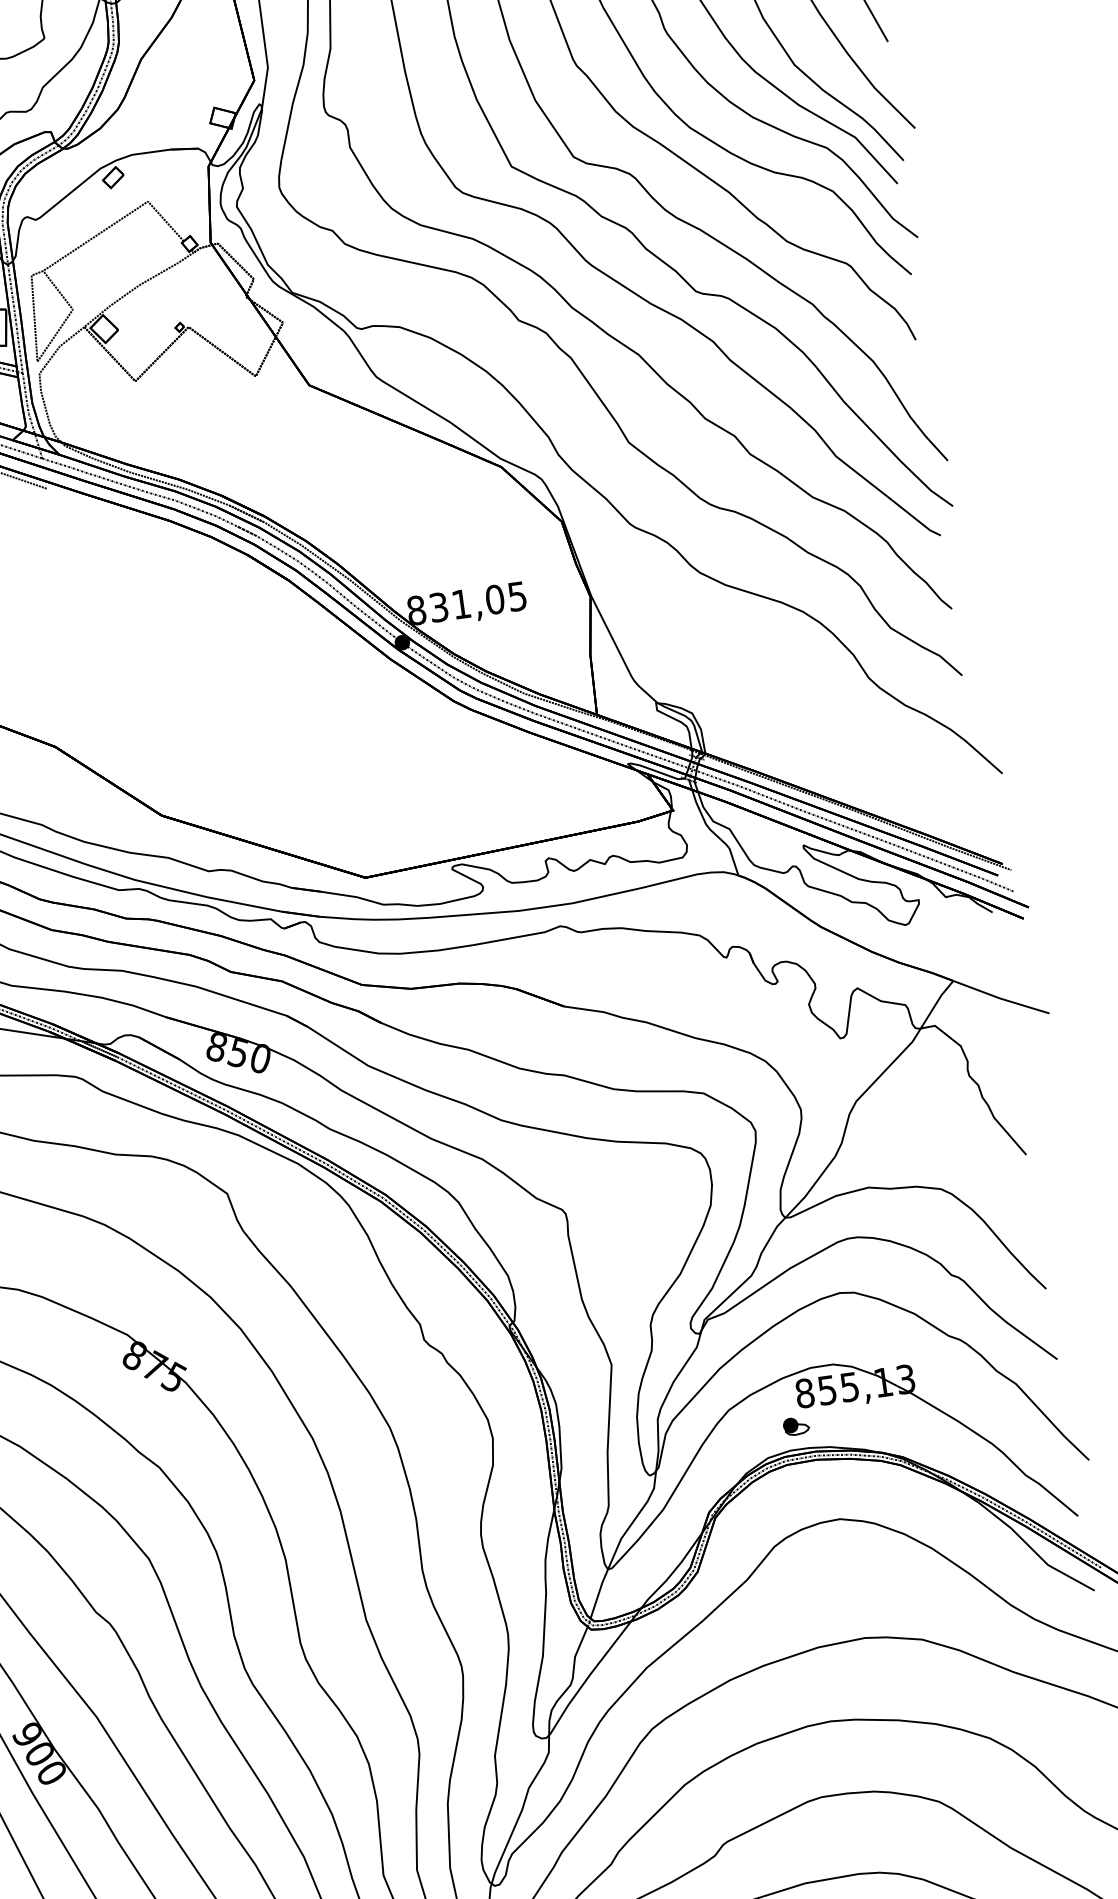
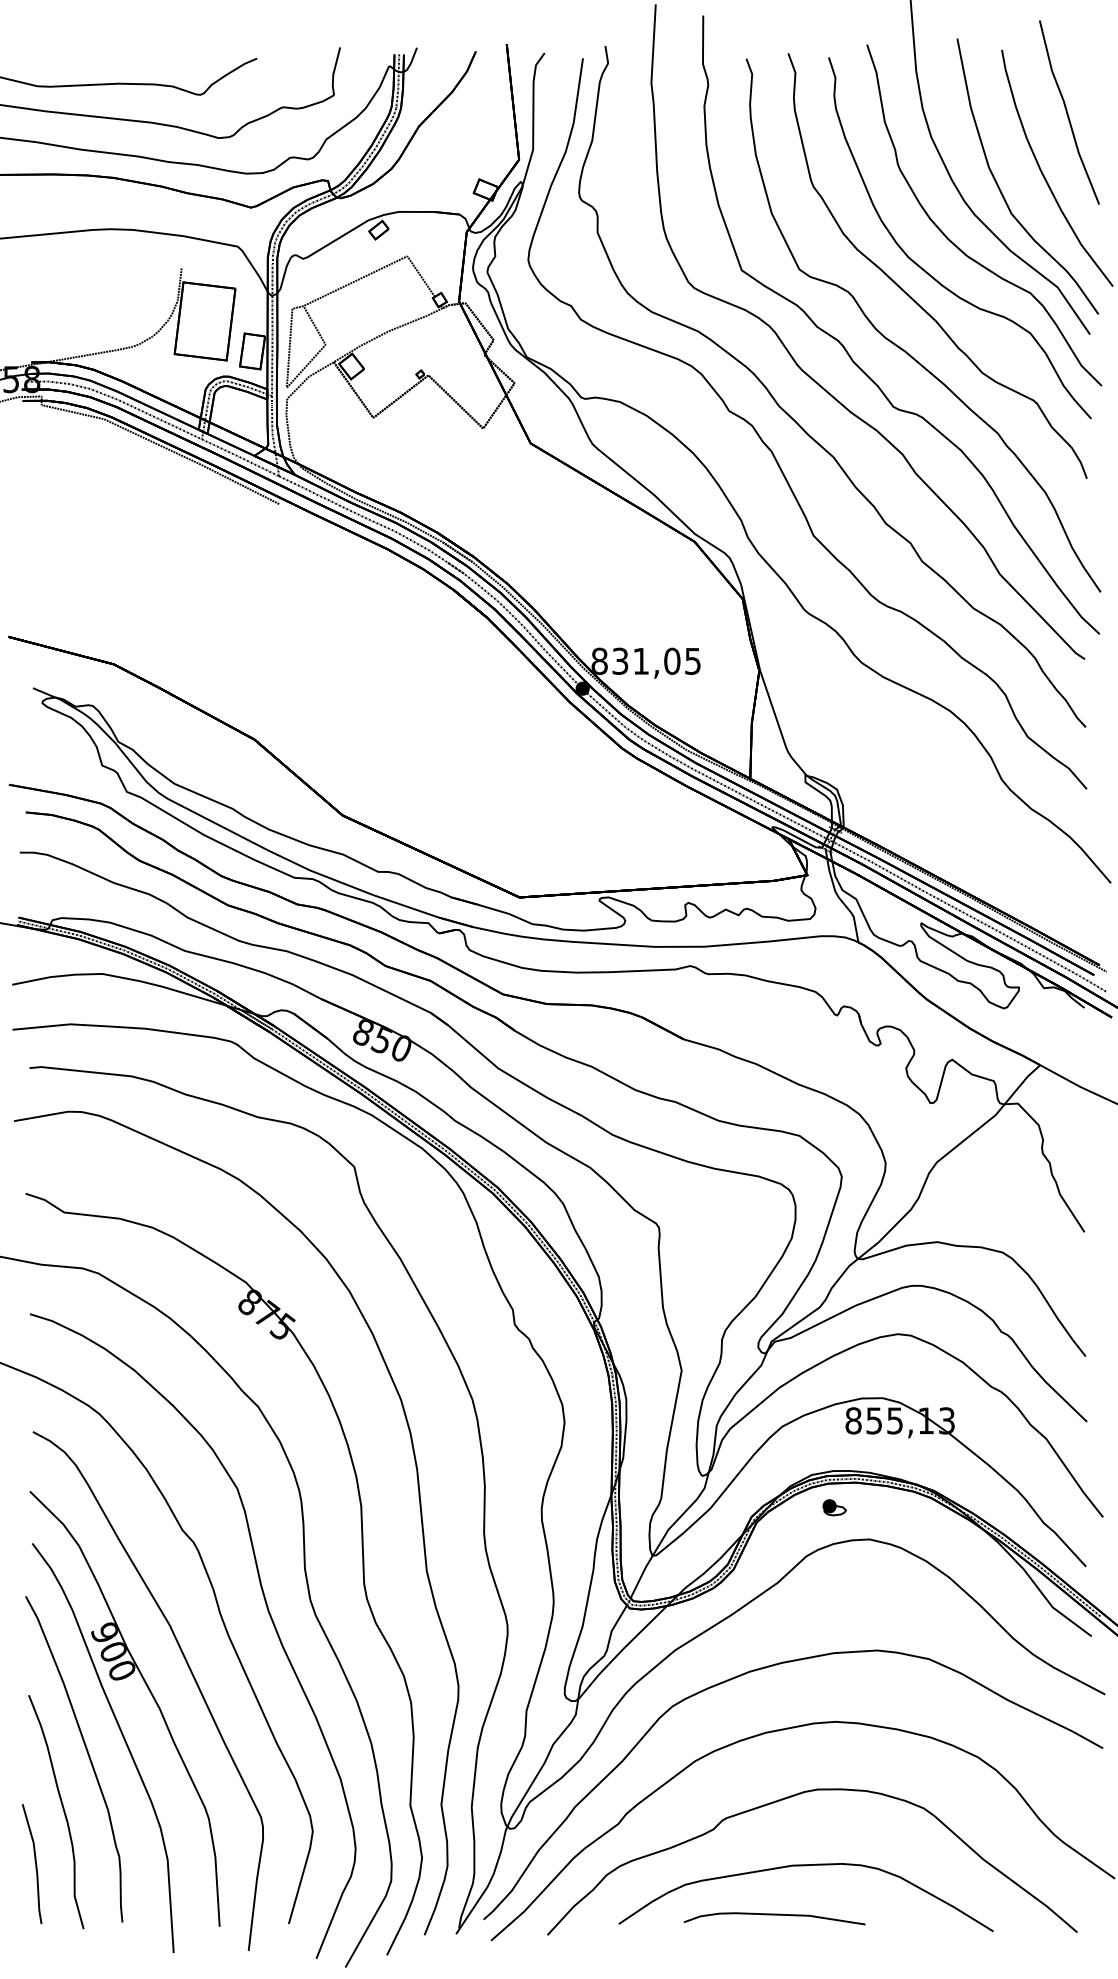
part: (796, 1426) -> (834, 1507), moved

